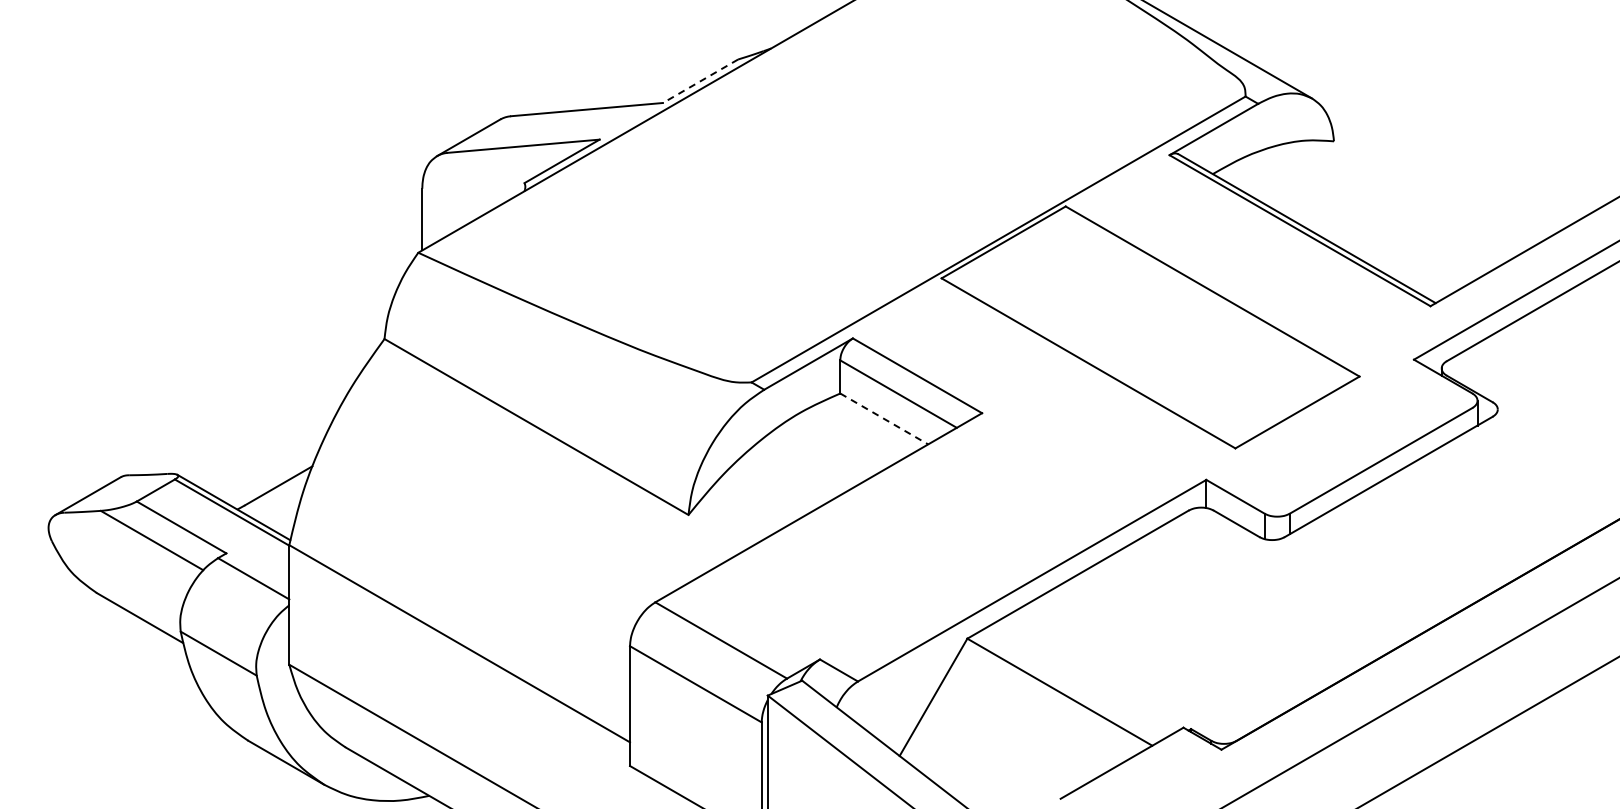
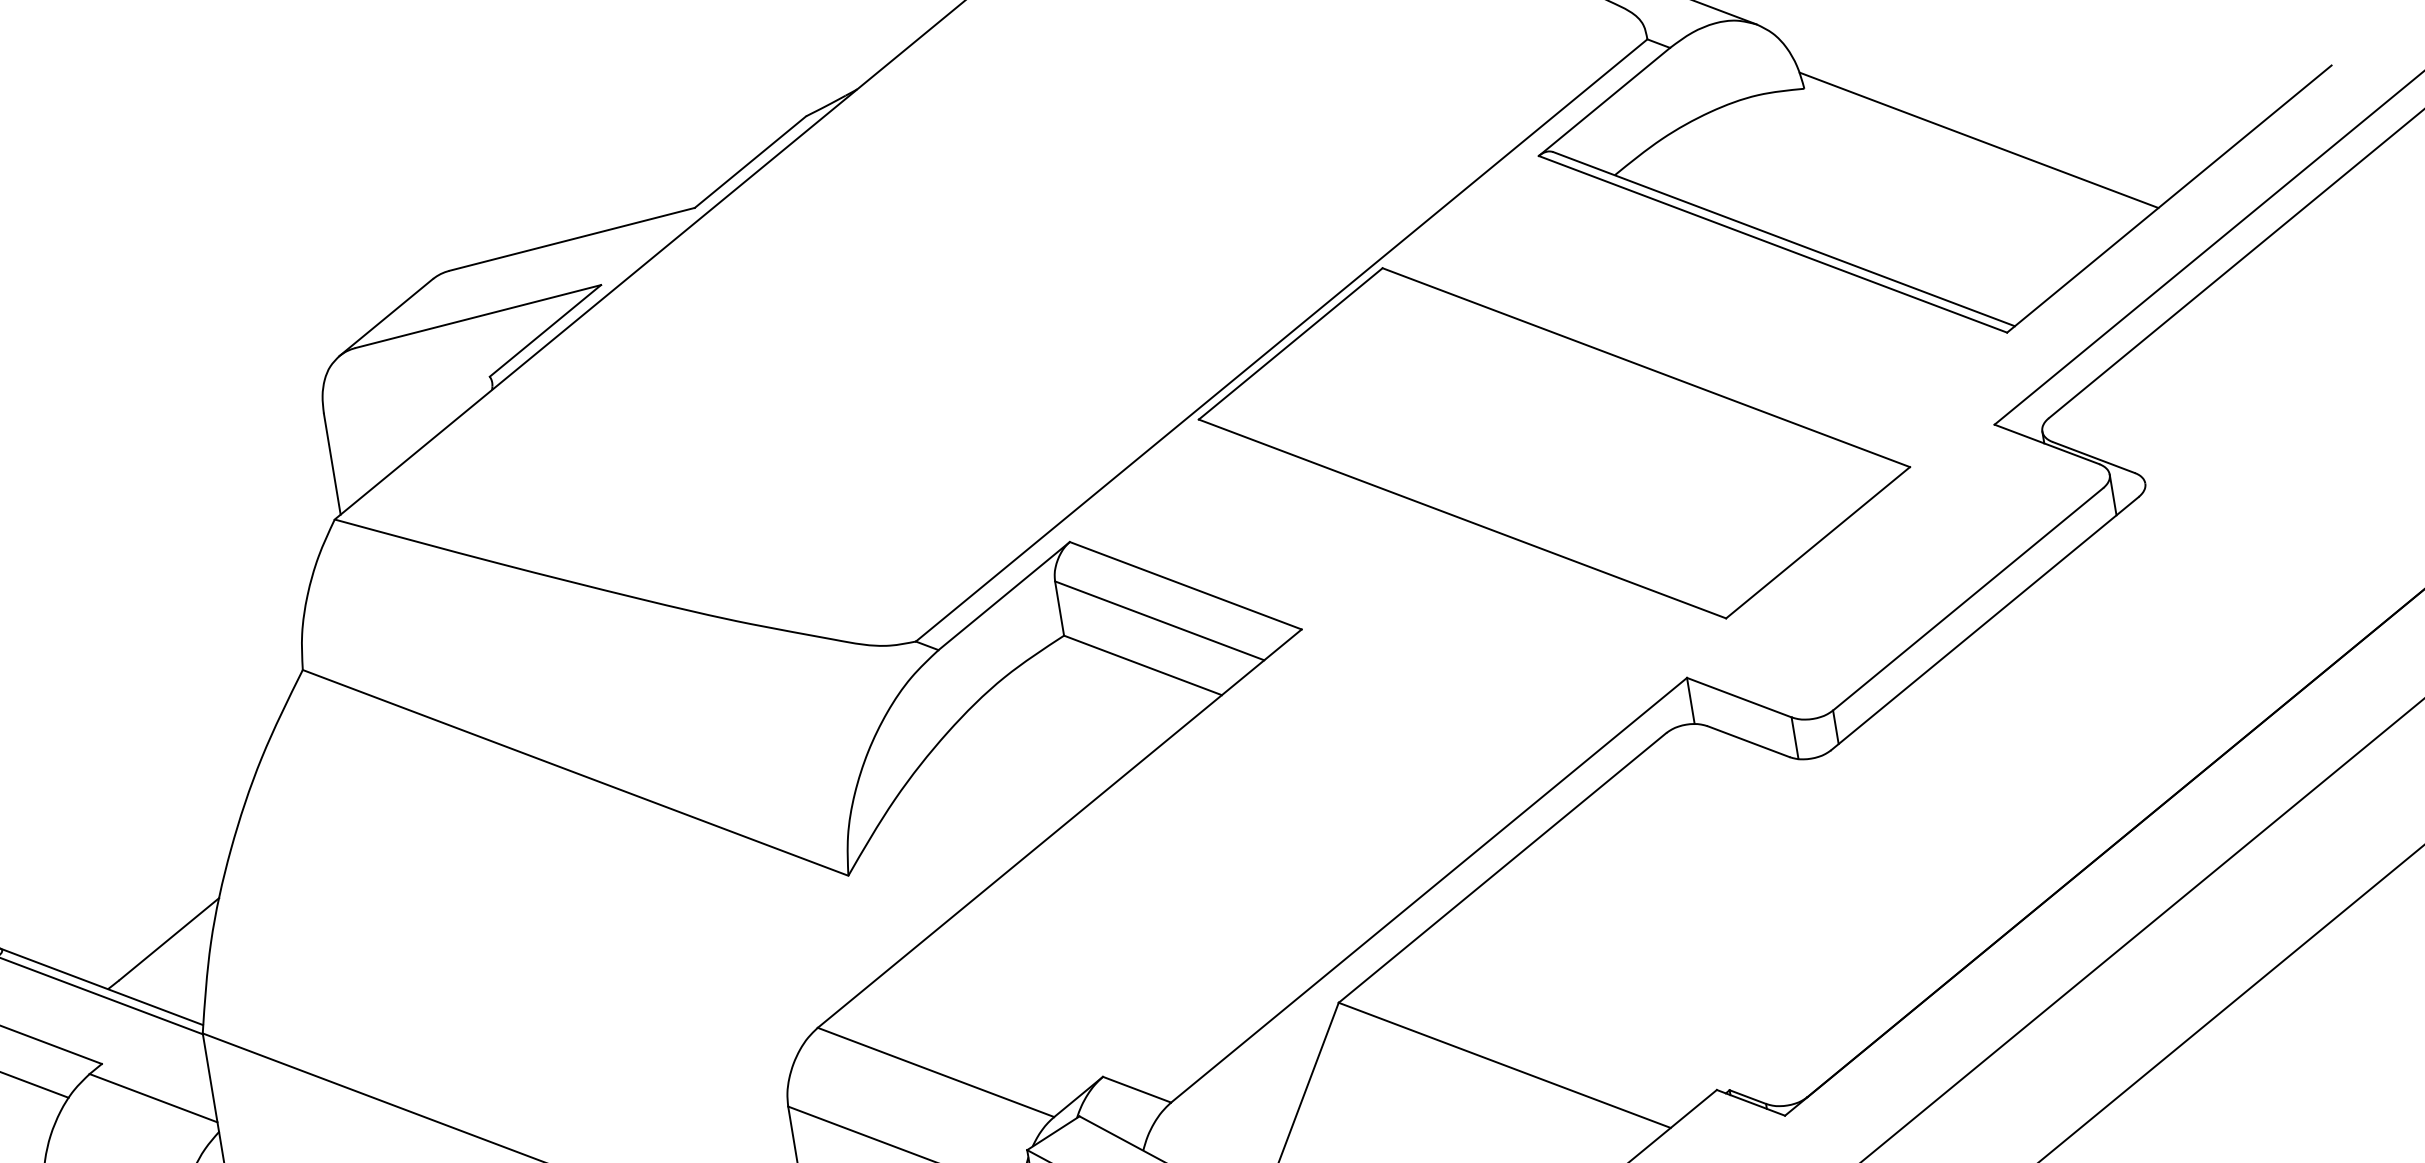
line: (700, 81) -> (750, 162), dashed -> solid
line: (1432, 189) -> (1978, 140), added
line: (884, 418) -> (1143, 664), dashed -> solid

